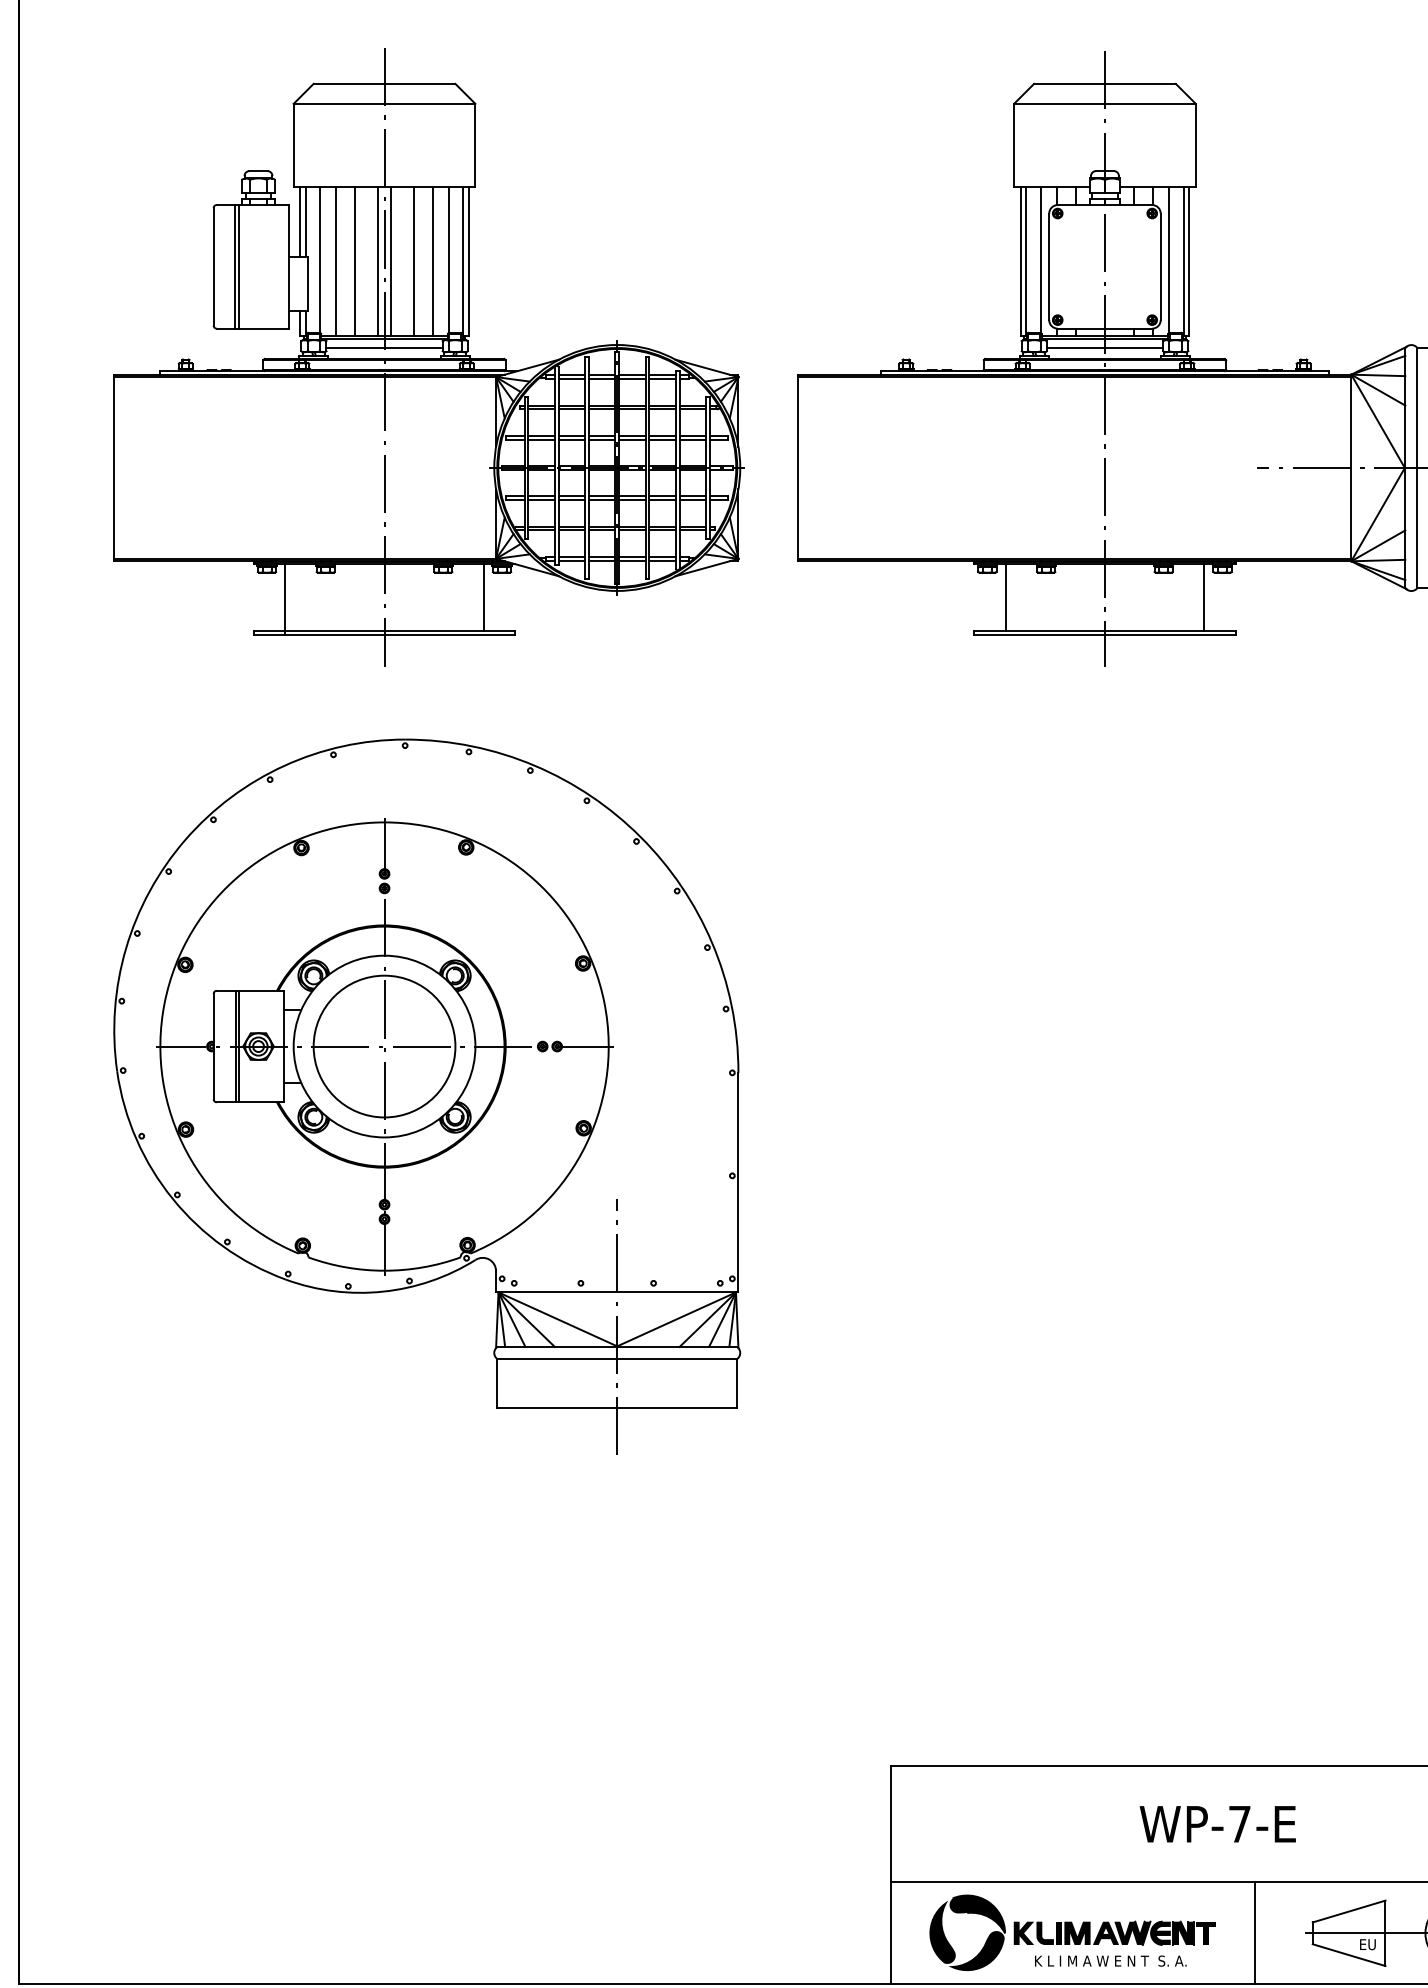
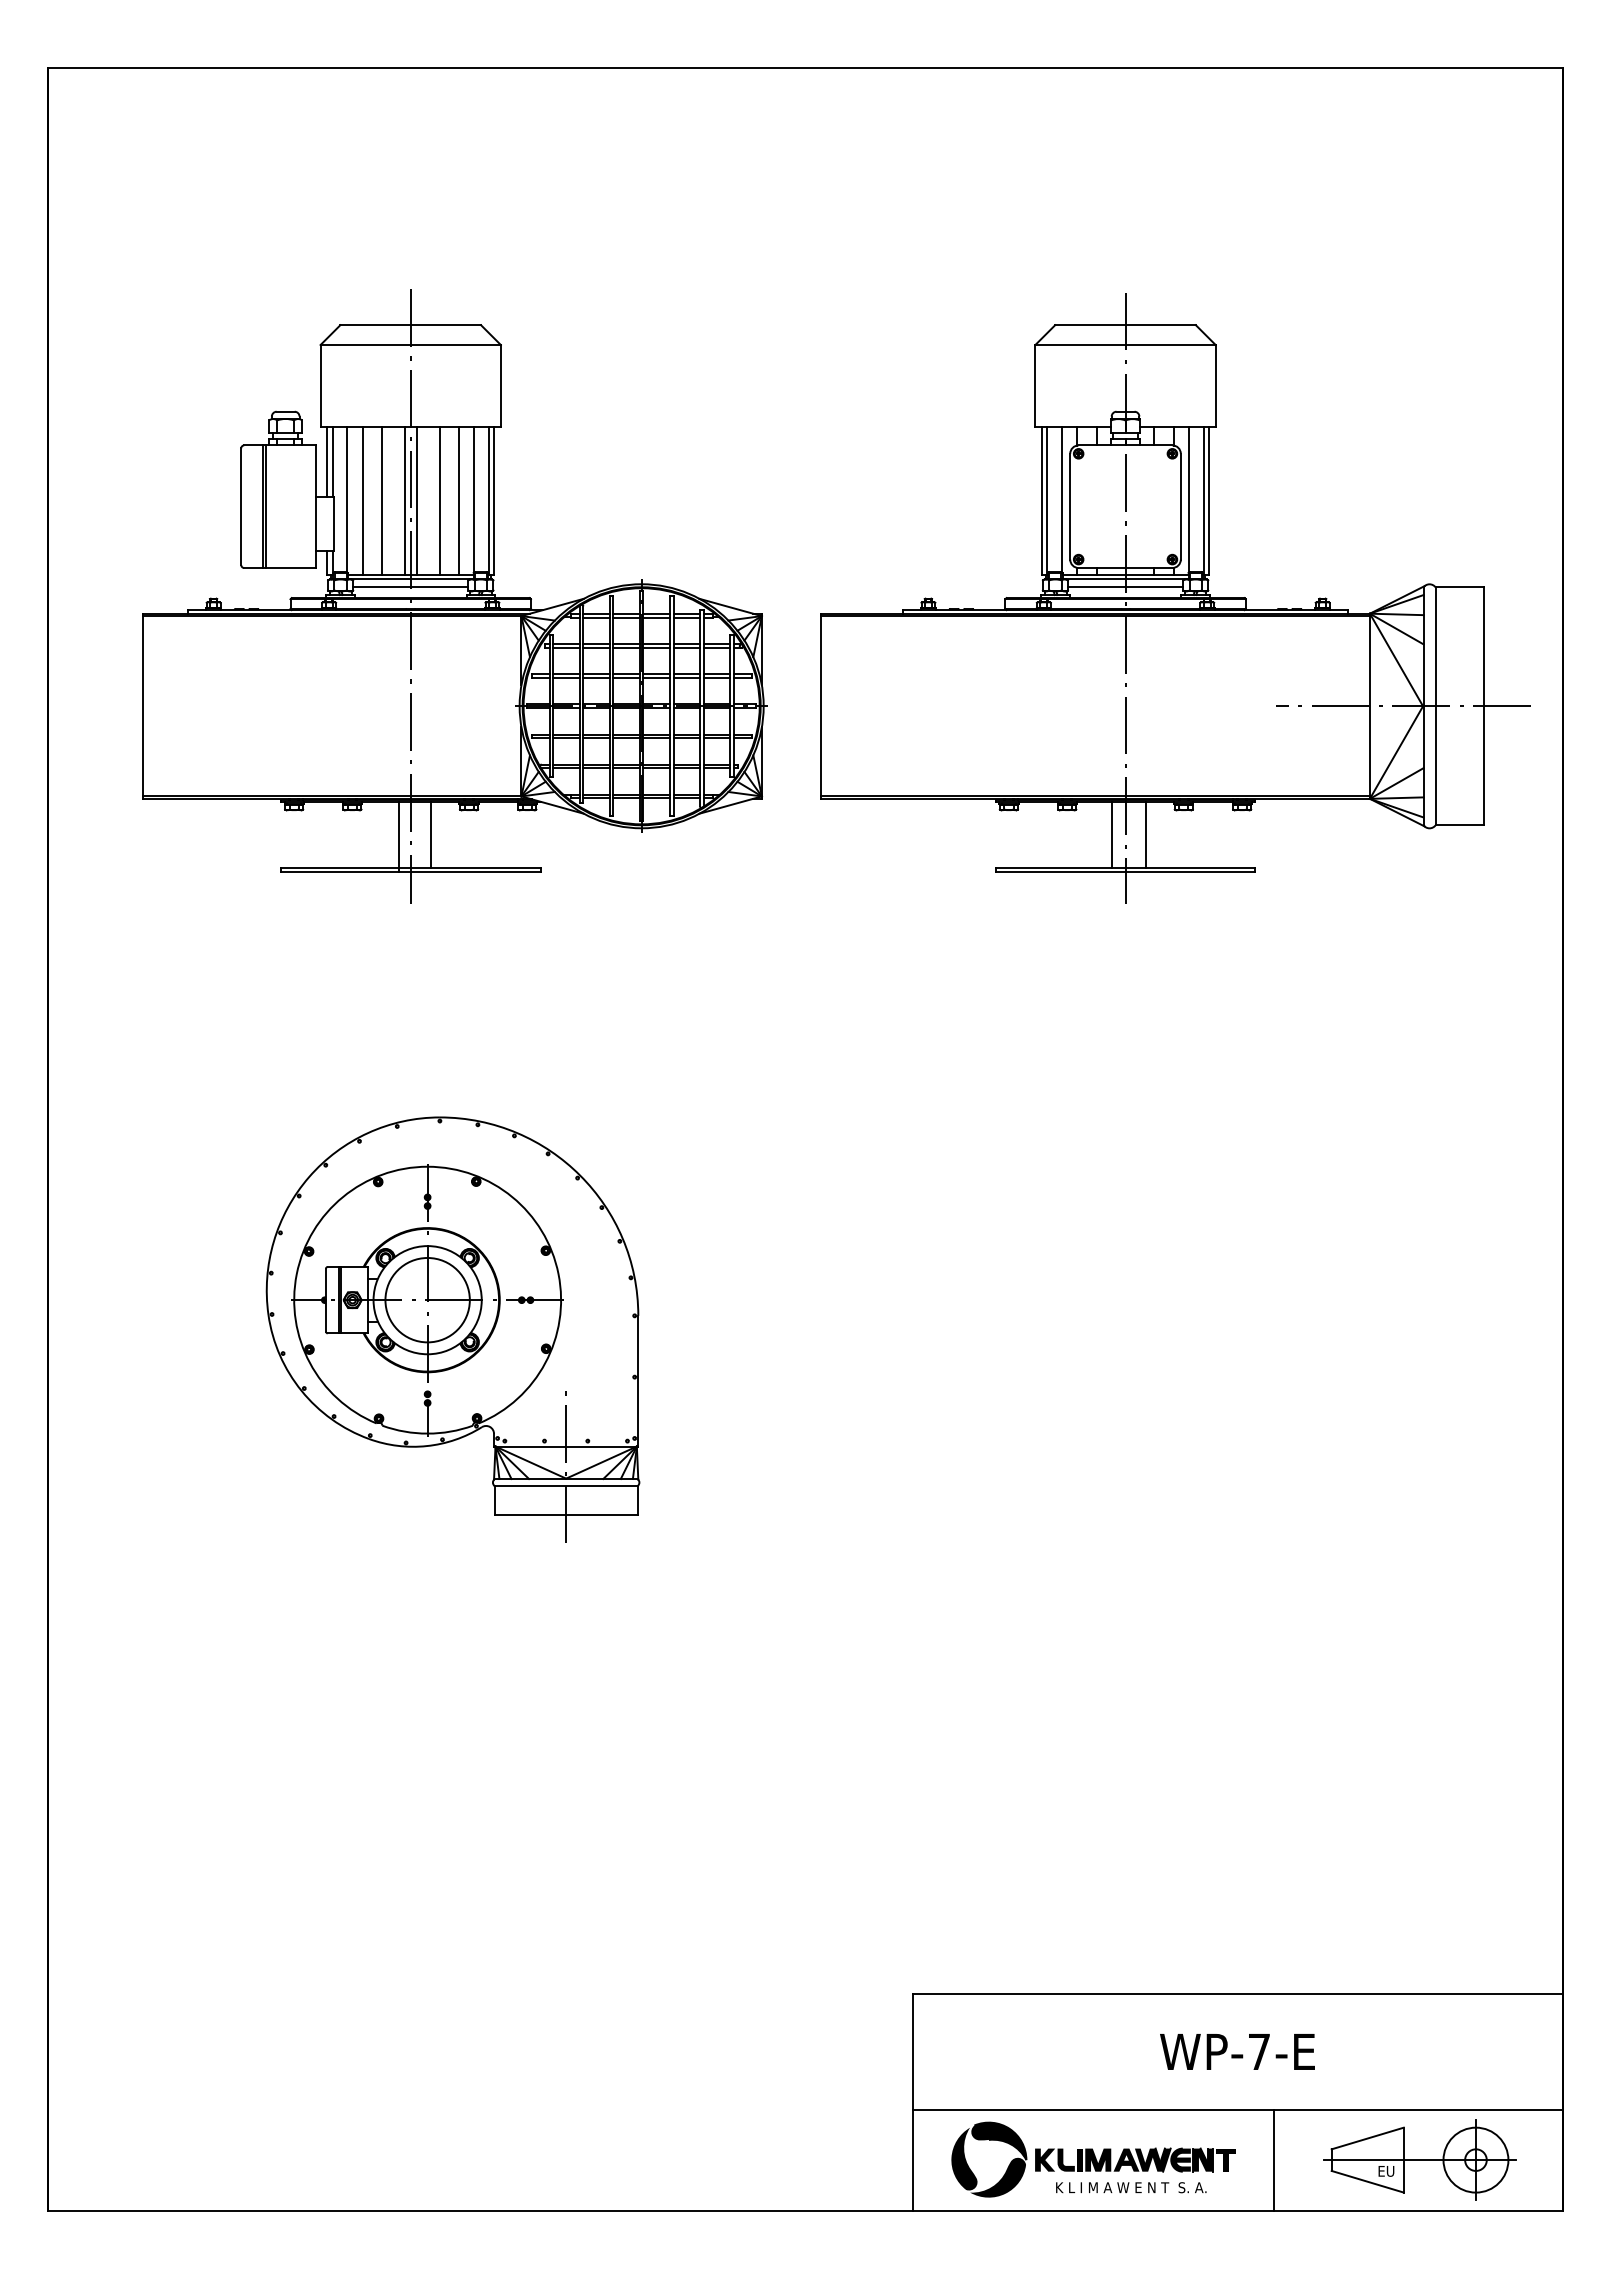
line: (484, 597) -> (431, 834), moved
line: (1005, 597) -> (1111, 834), moved
line: (1204, 597) -> (1146, 834), moved
line: (285, 599) -> (399, 836), moved
part: (426, 1096) -> (452, 1329), size x0.6

